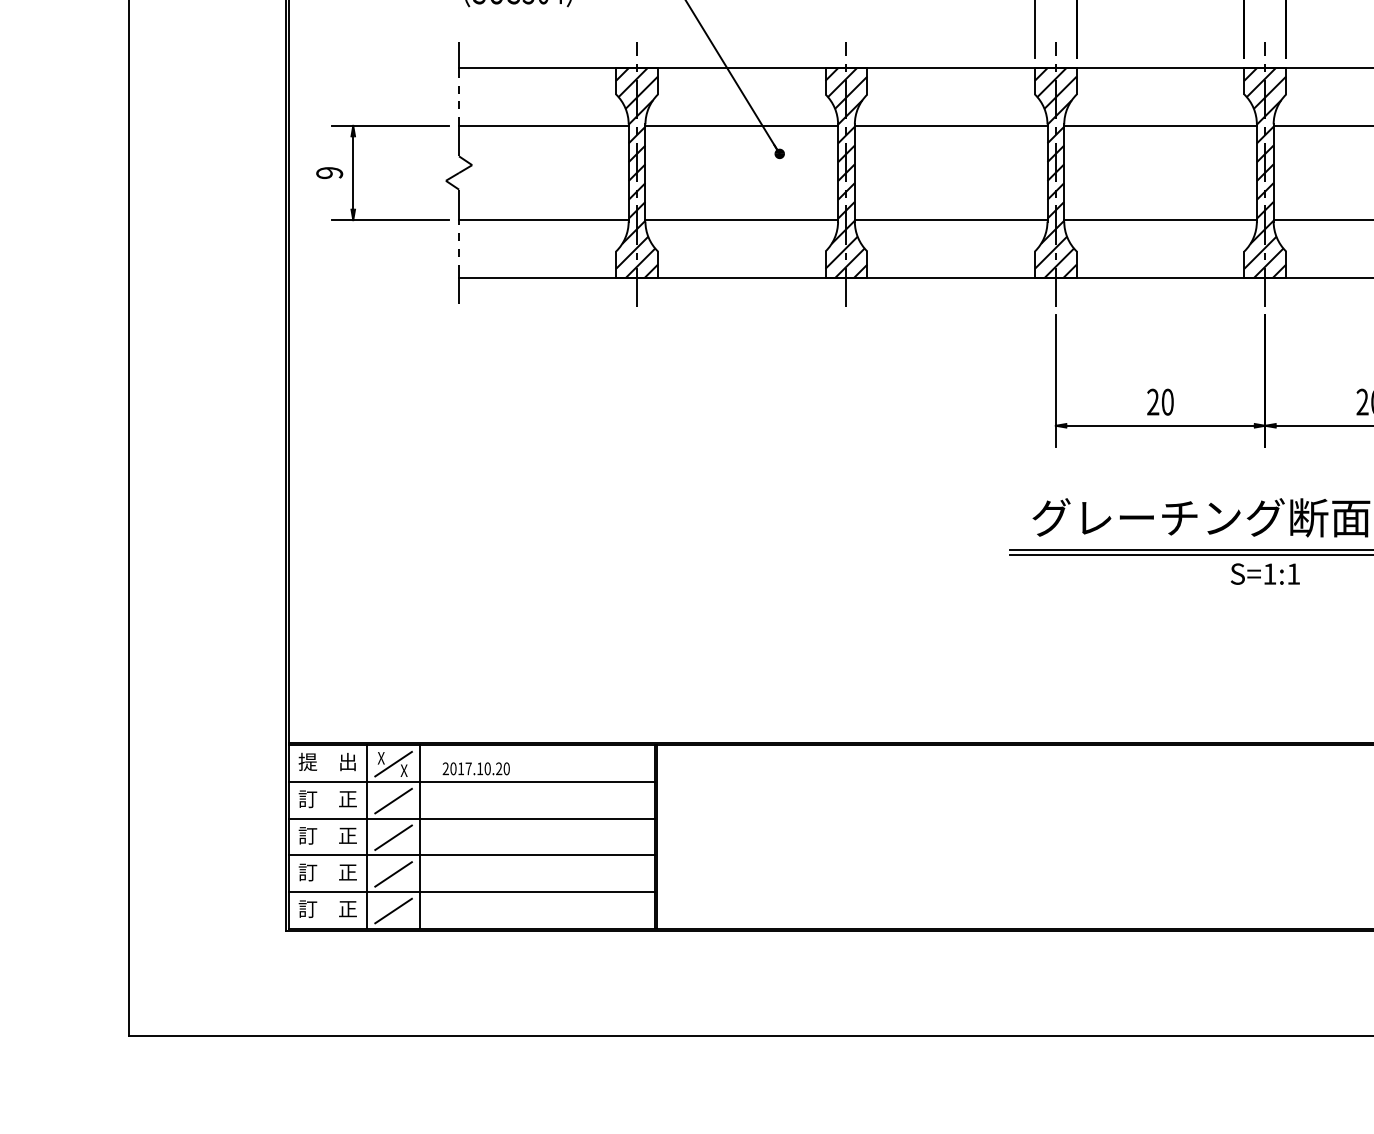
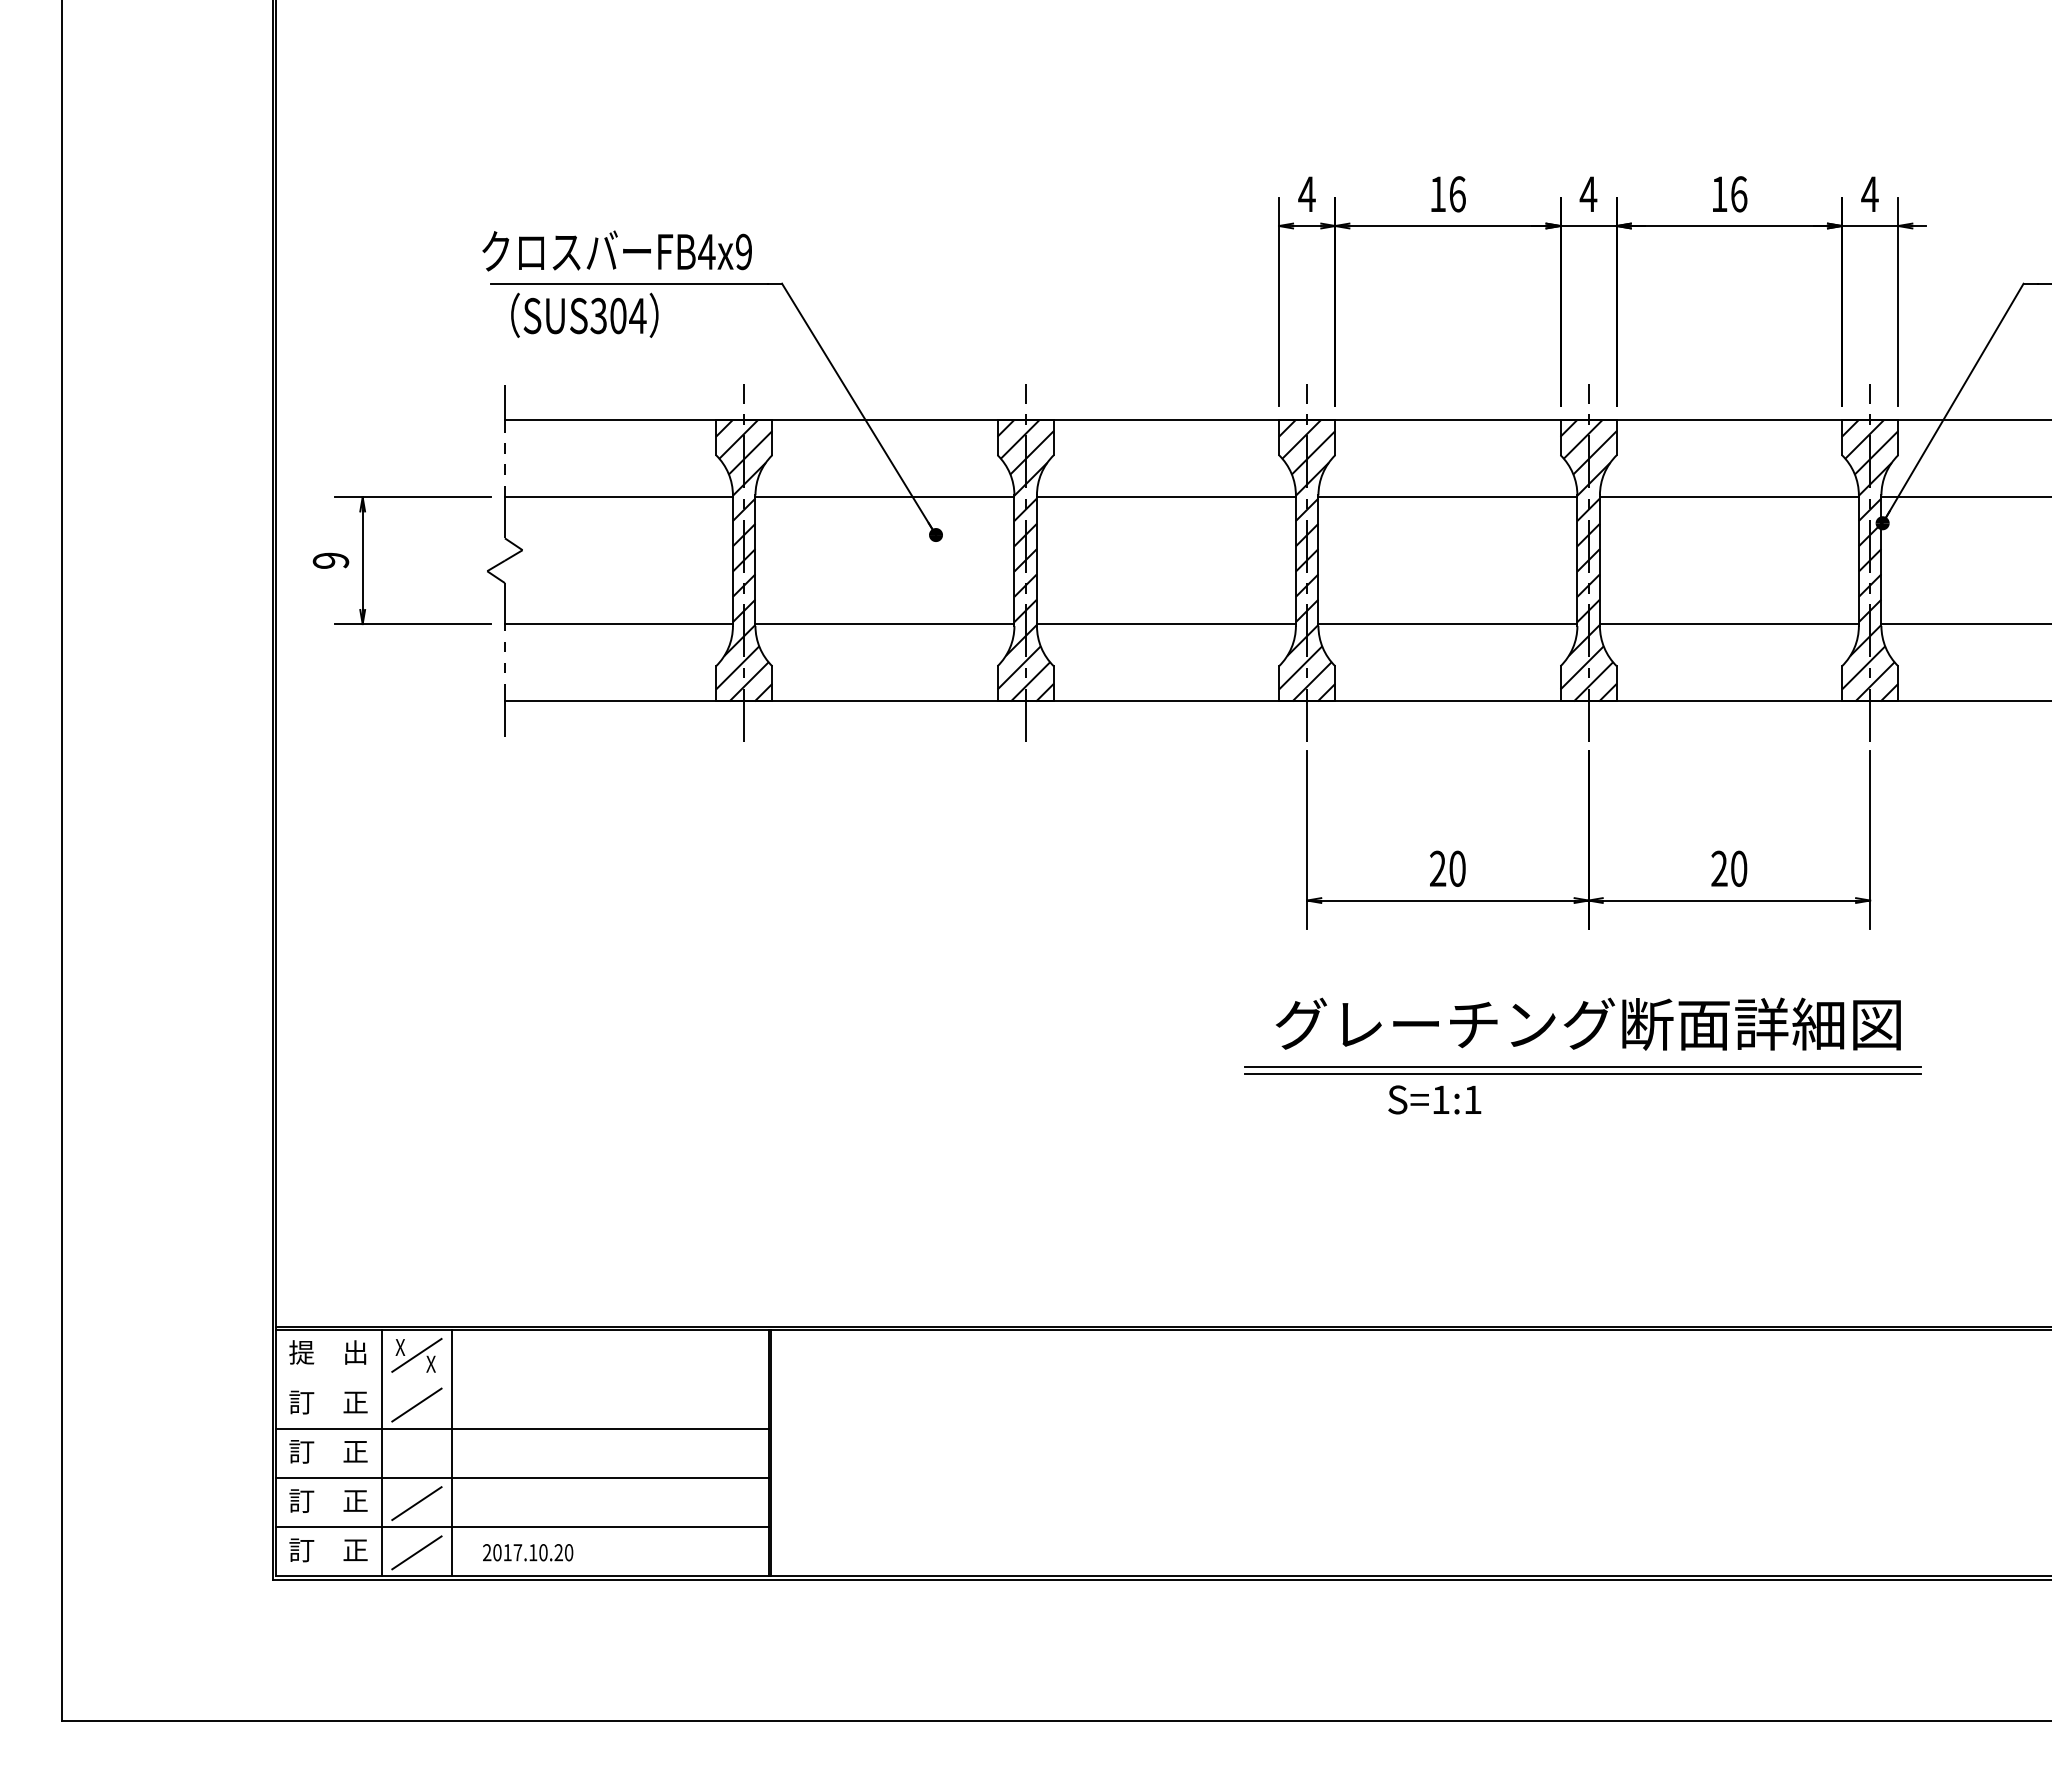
text: (1265, 573) -> (1434, 1099), moved
text: (476, 768) -> (528, 1552), moved
line: (472, 782) -> (522, 1379), removed
line: (393, 837) -> (416, 1453), removed

